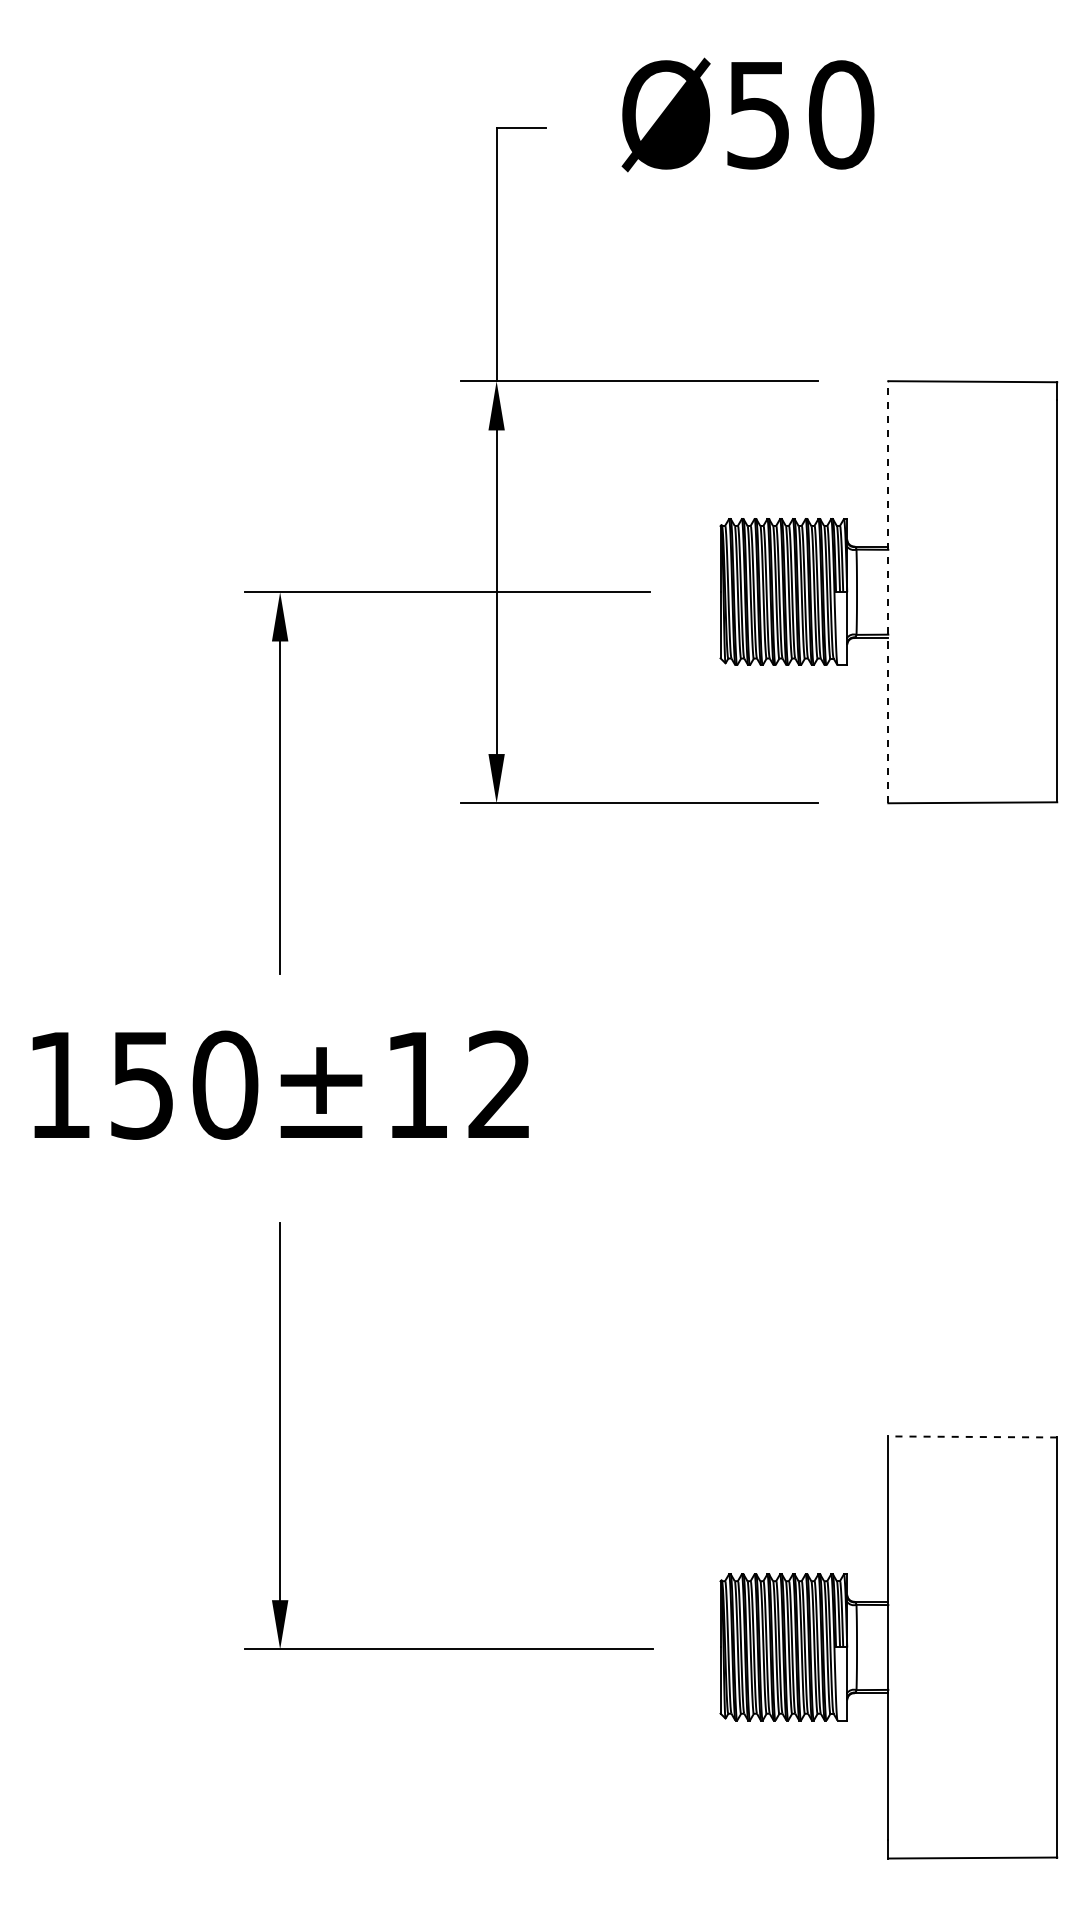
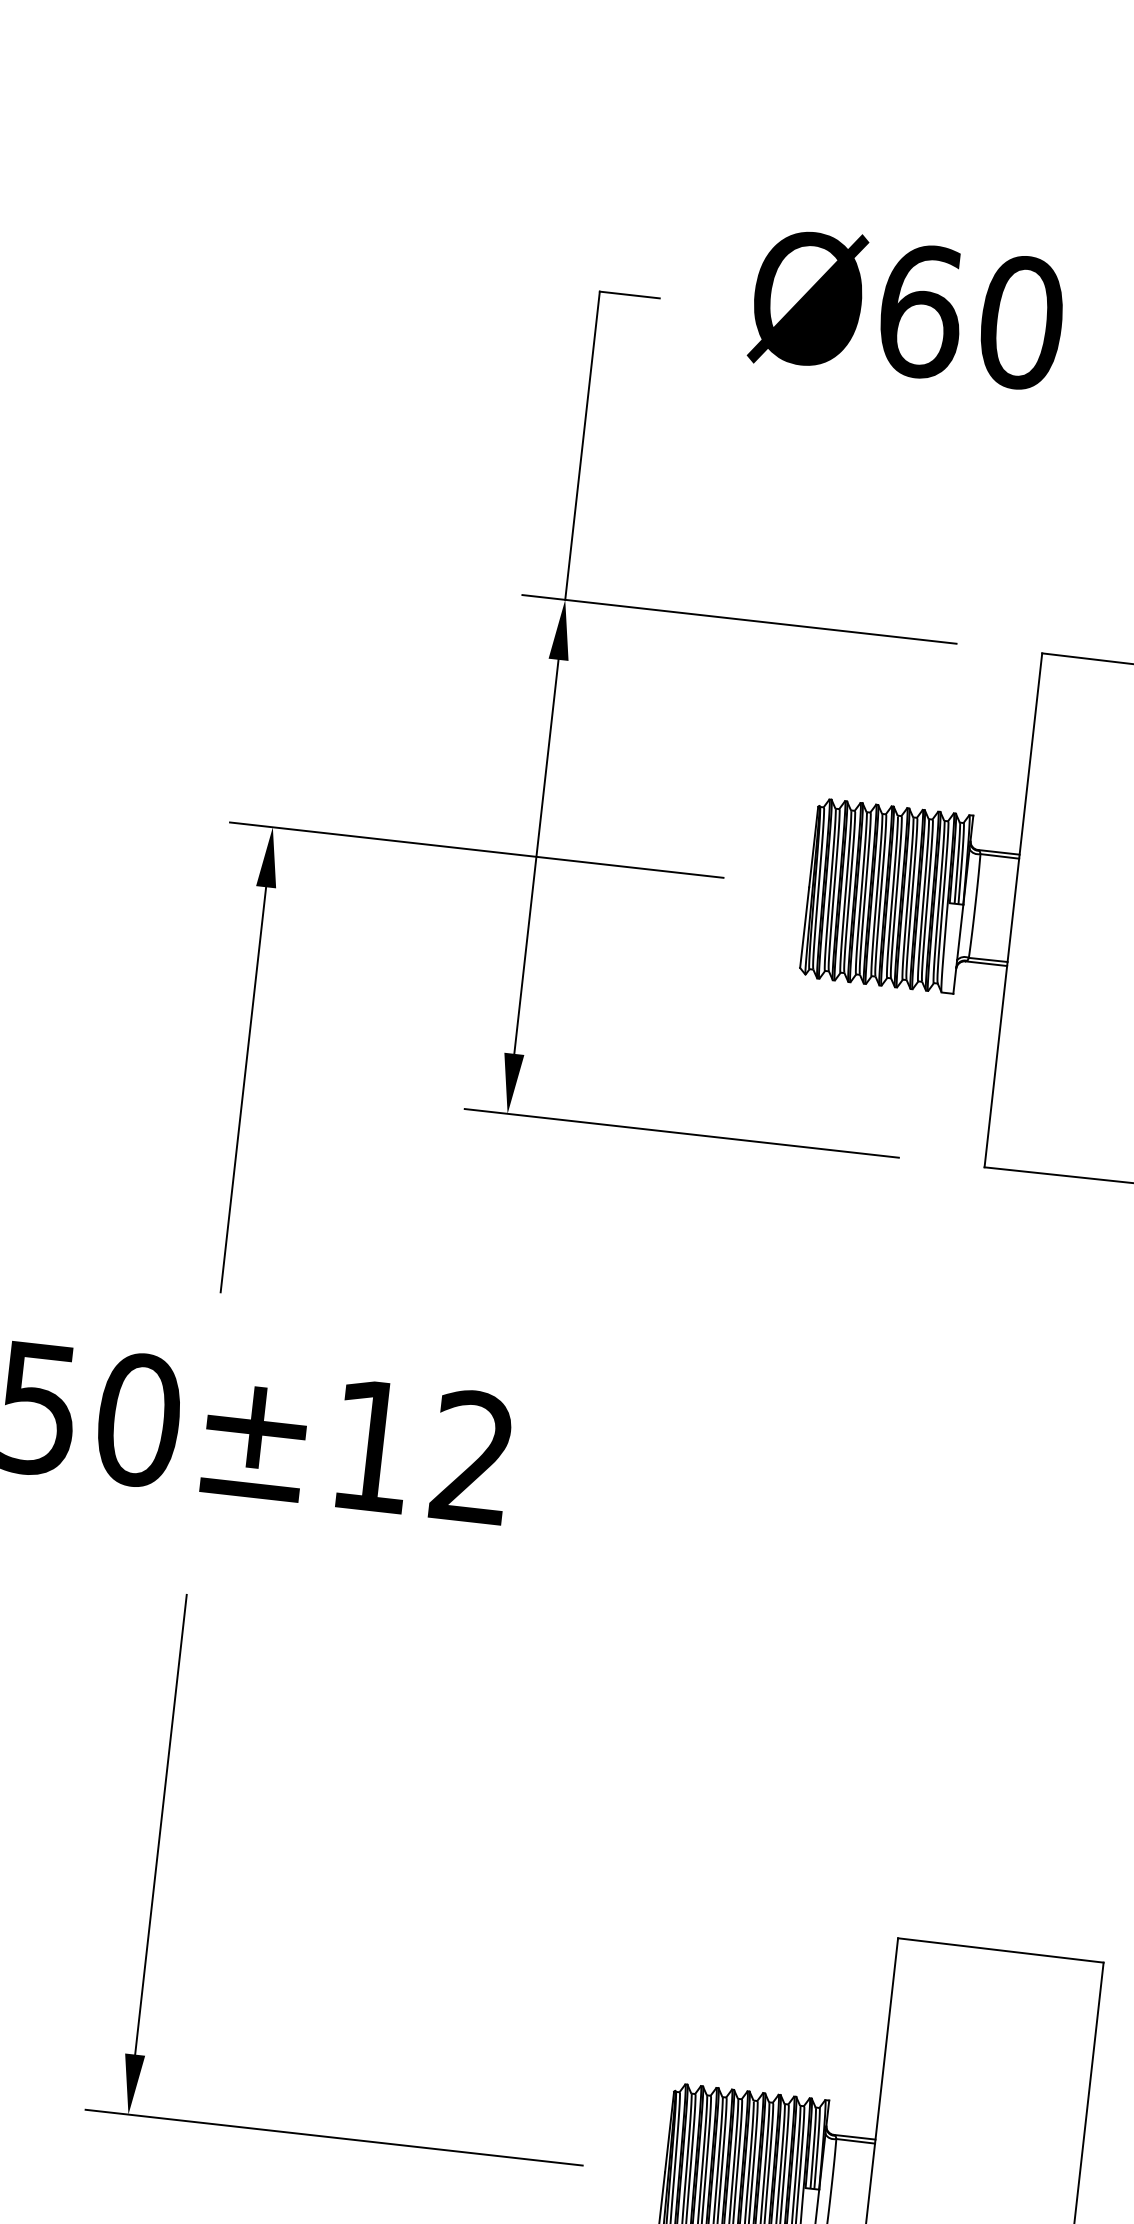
text: (759, 114) -> (921, 311), Ø50 -> Ø60
line: (888, 591) -> (1013, 909), dashed -> solid
line: (972, 1436) -> (1000, 1949), dashed -> solid

